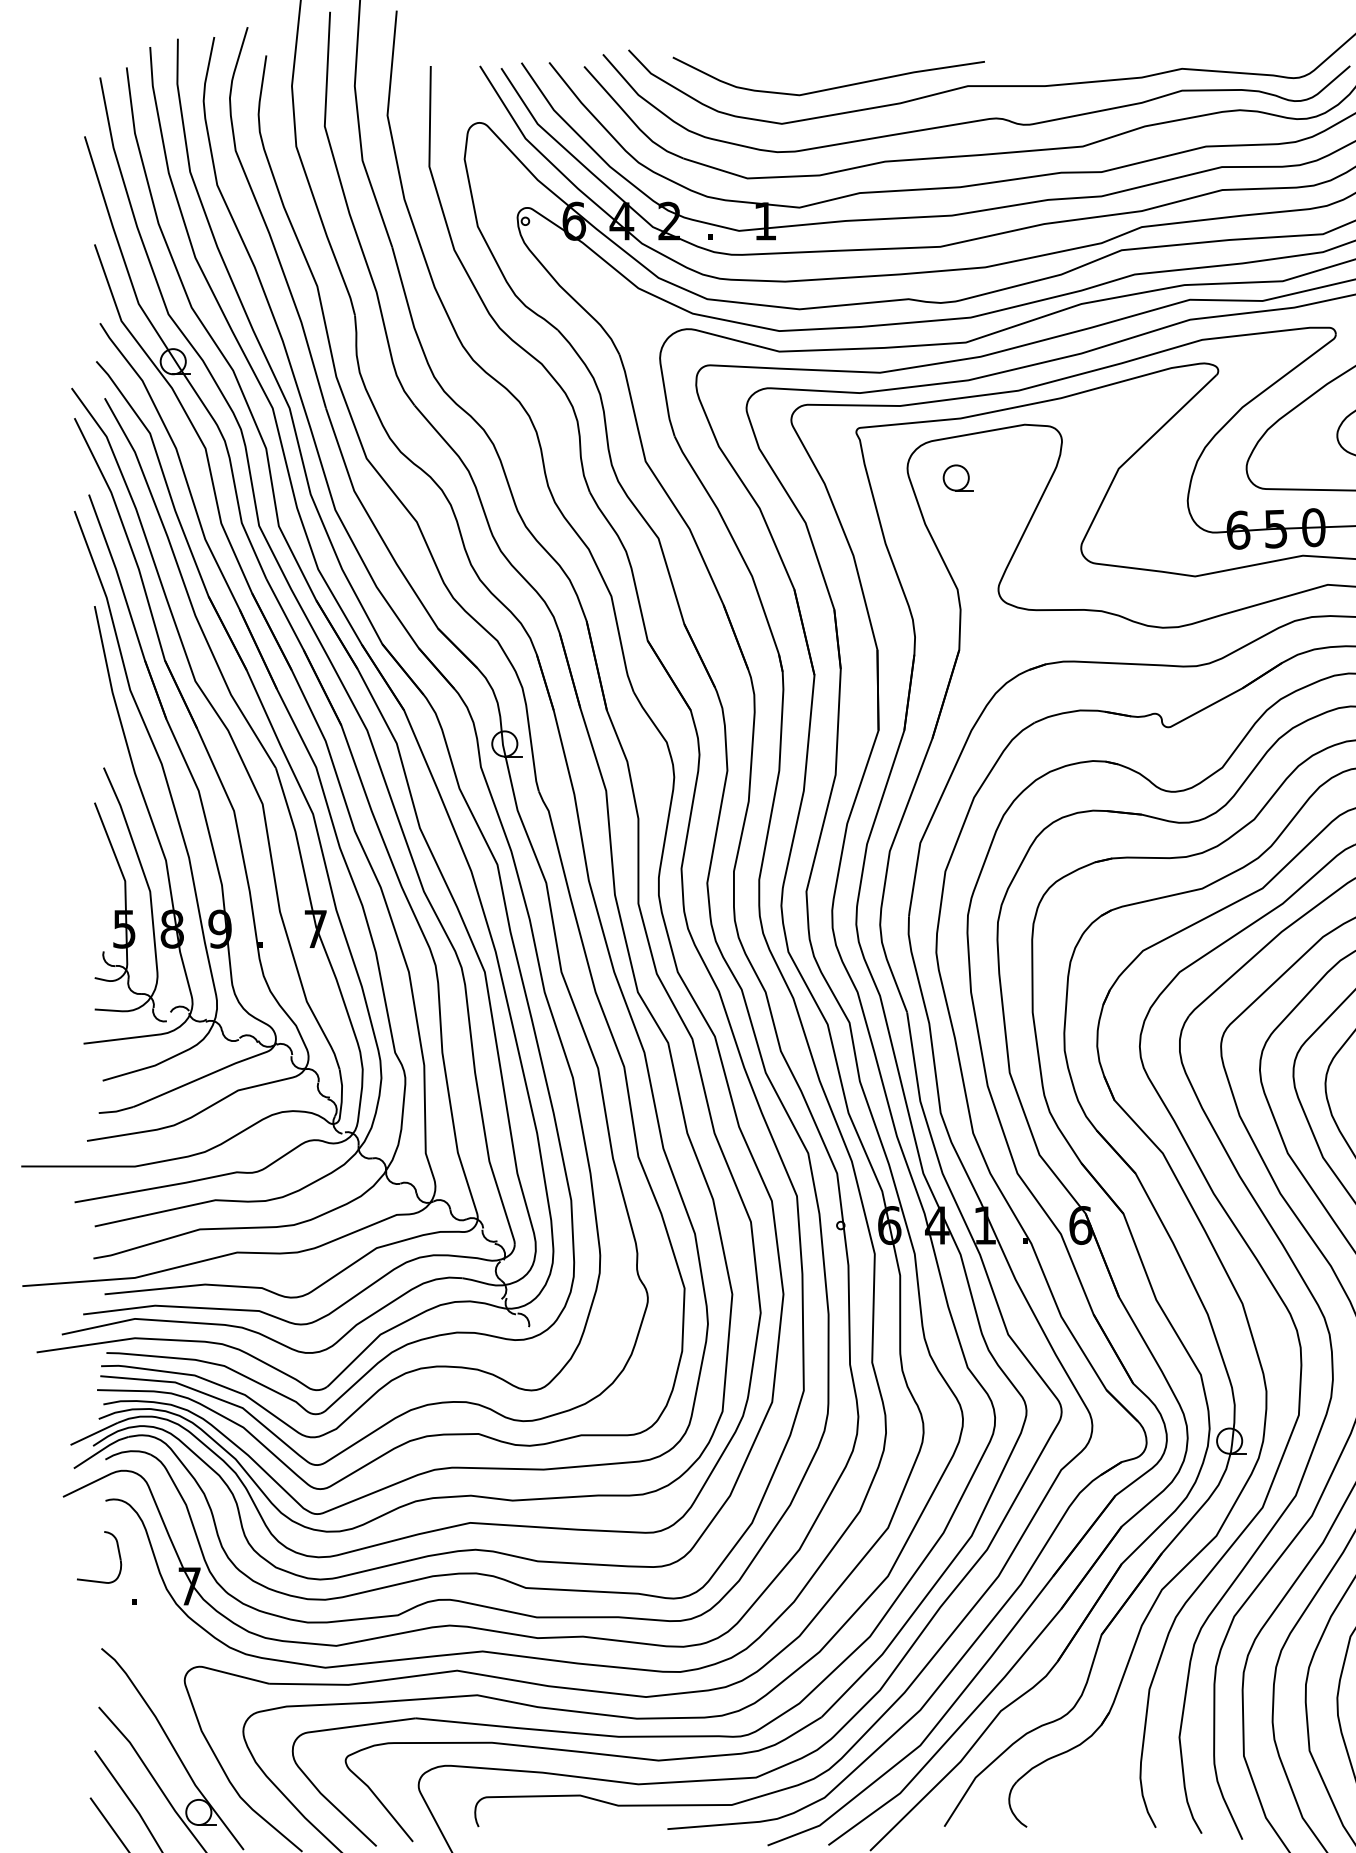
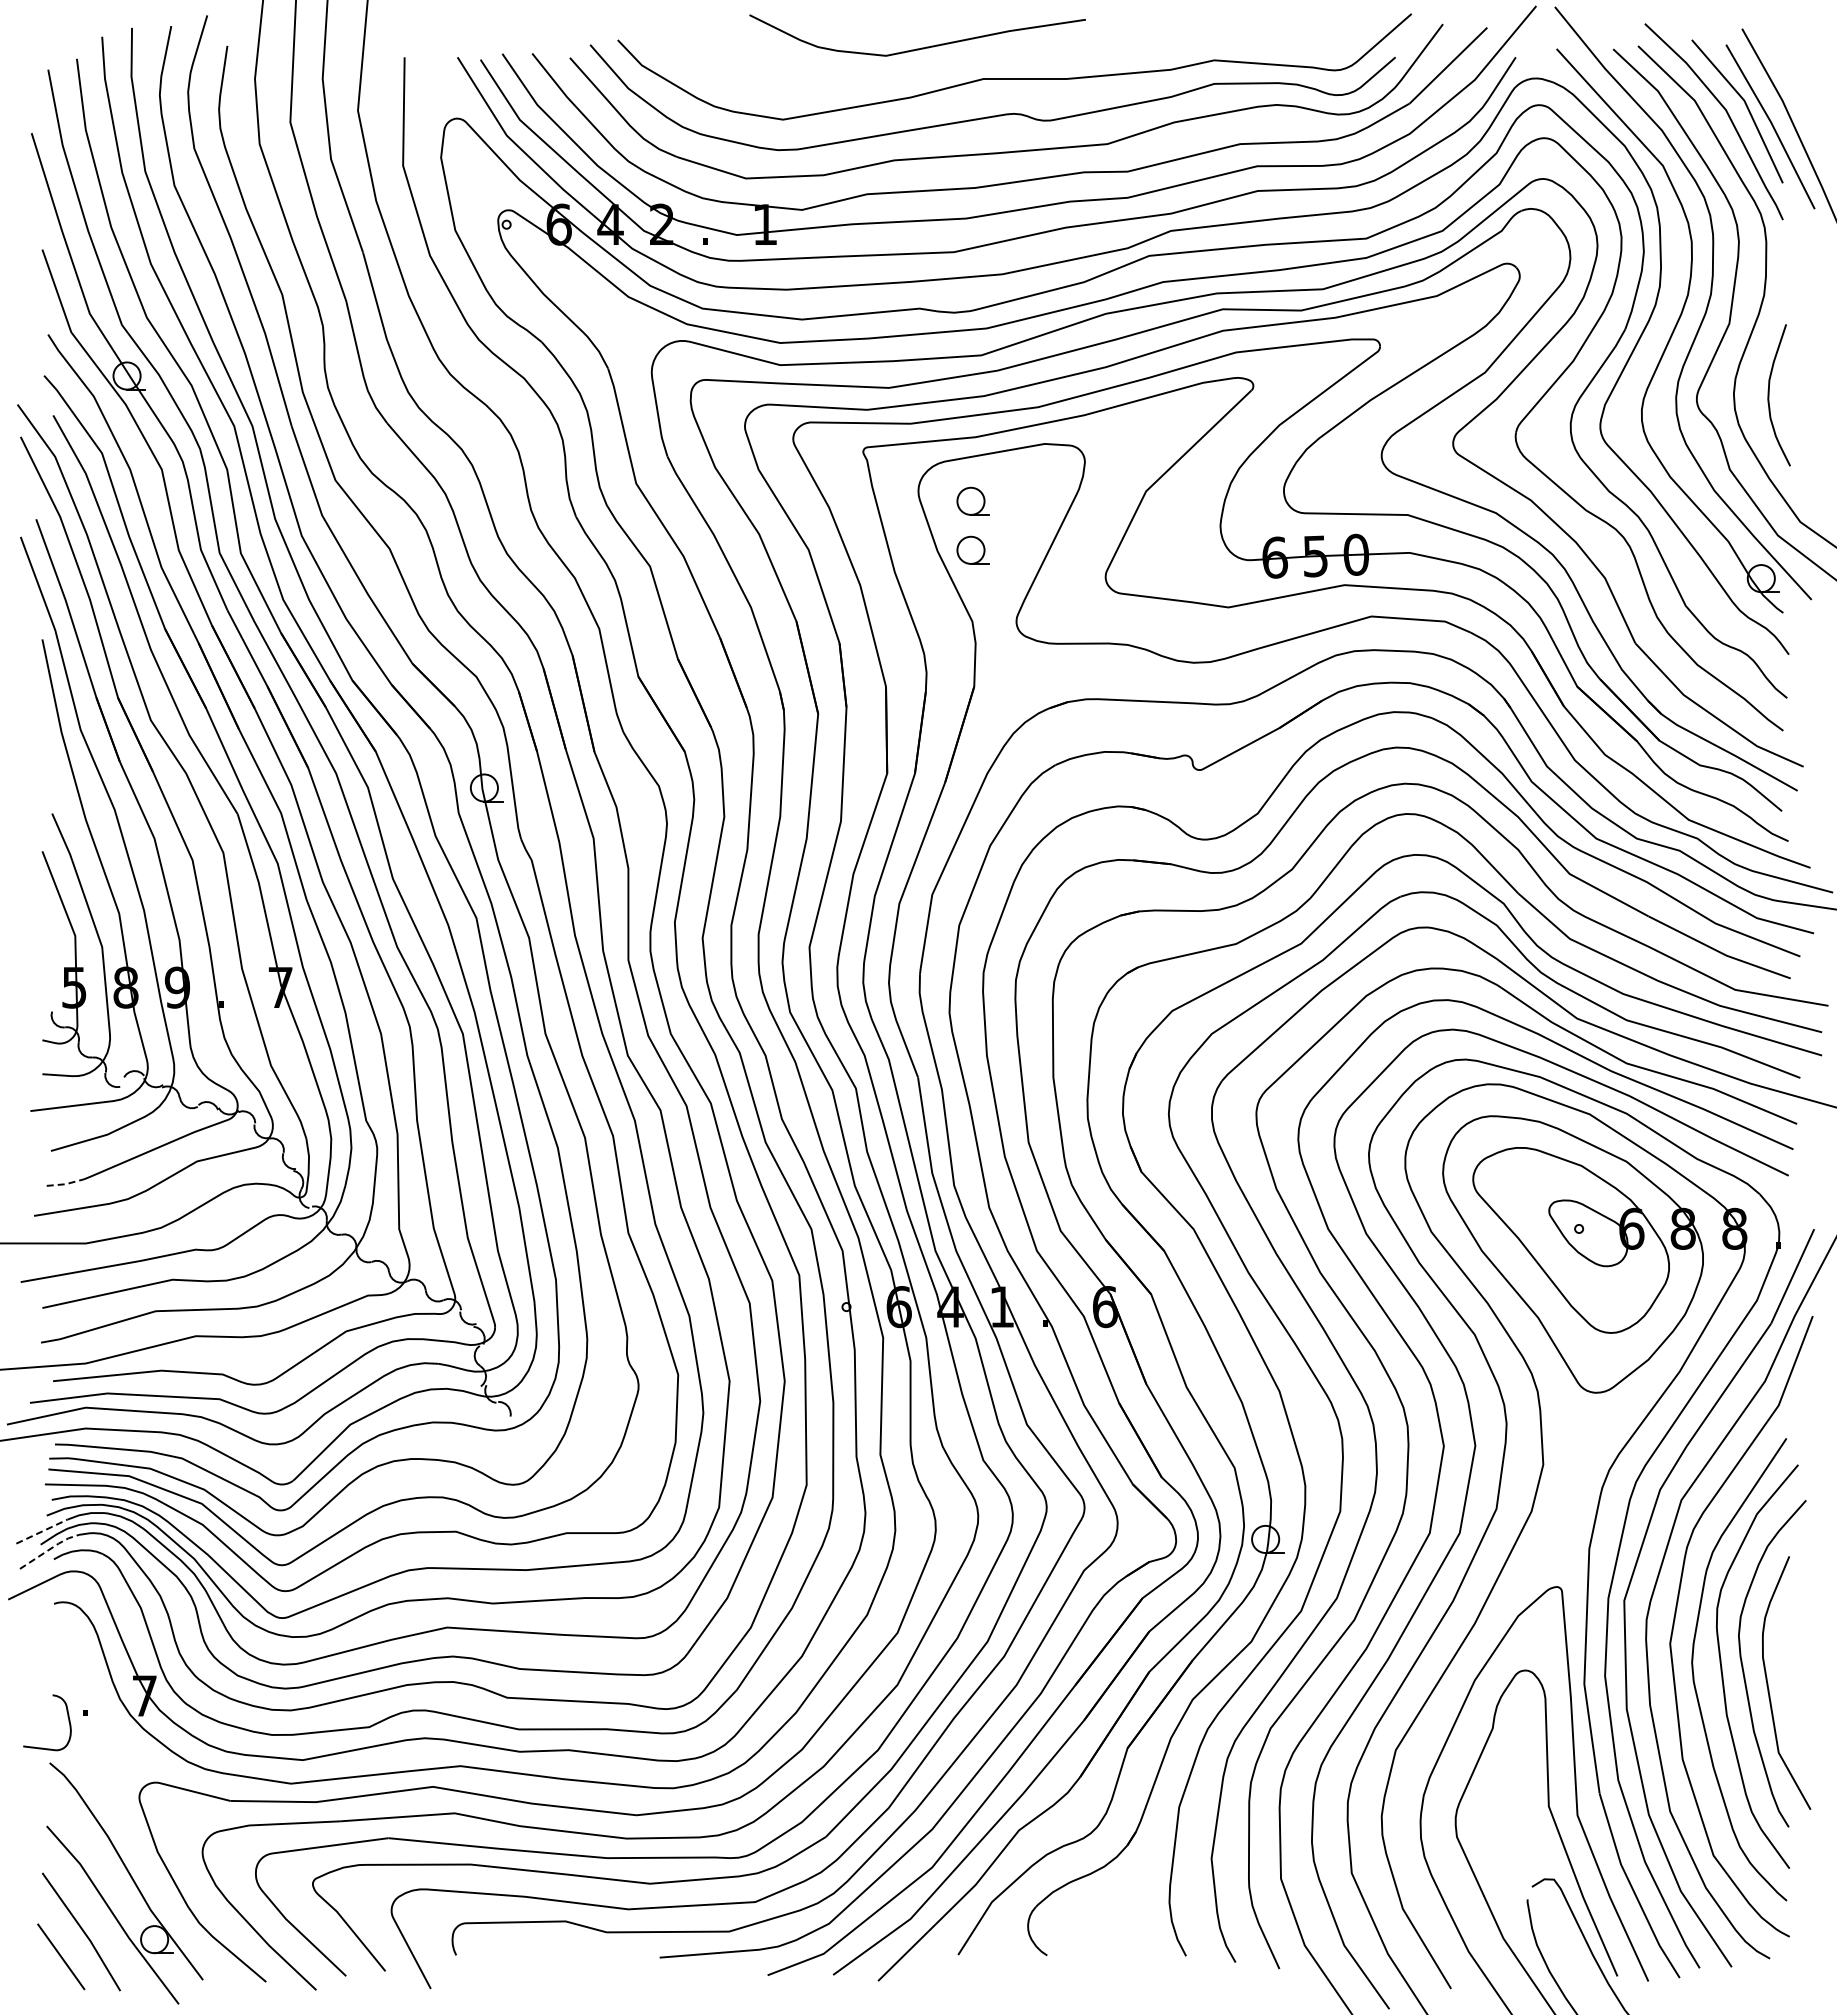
curve: (832, 87) -> (921, 47), moved
part: (957, 522) -> (972, 549), added
line: (116, 1111) -> (65, 1184), solid -> dashed
line: (94, 1433) -> (42, 1531), solid -> dashed
line: (102, 1450) -> (50, 1549), solid -> dashed
part: (118, 1552) -> (67, 1717), moved

